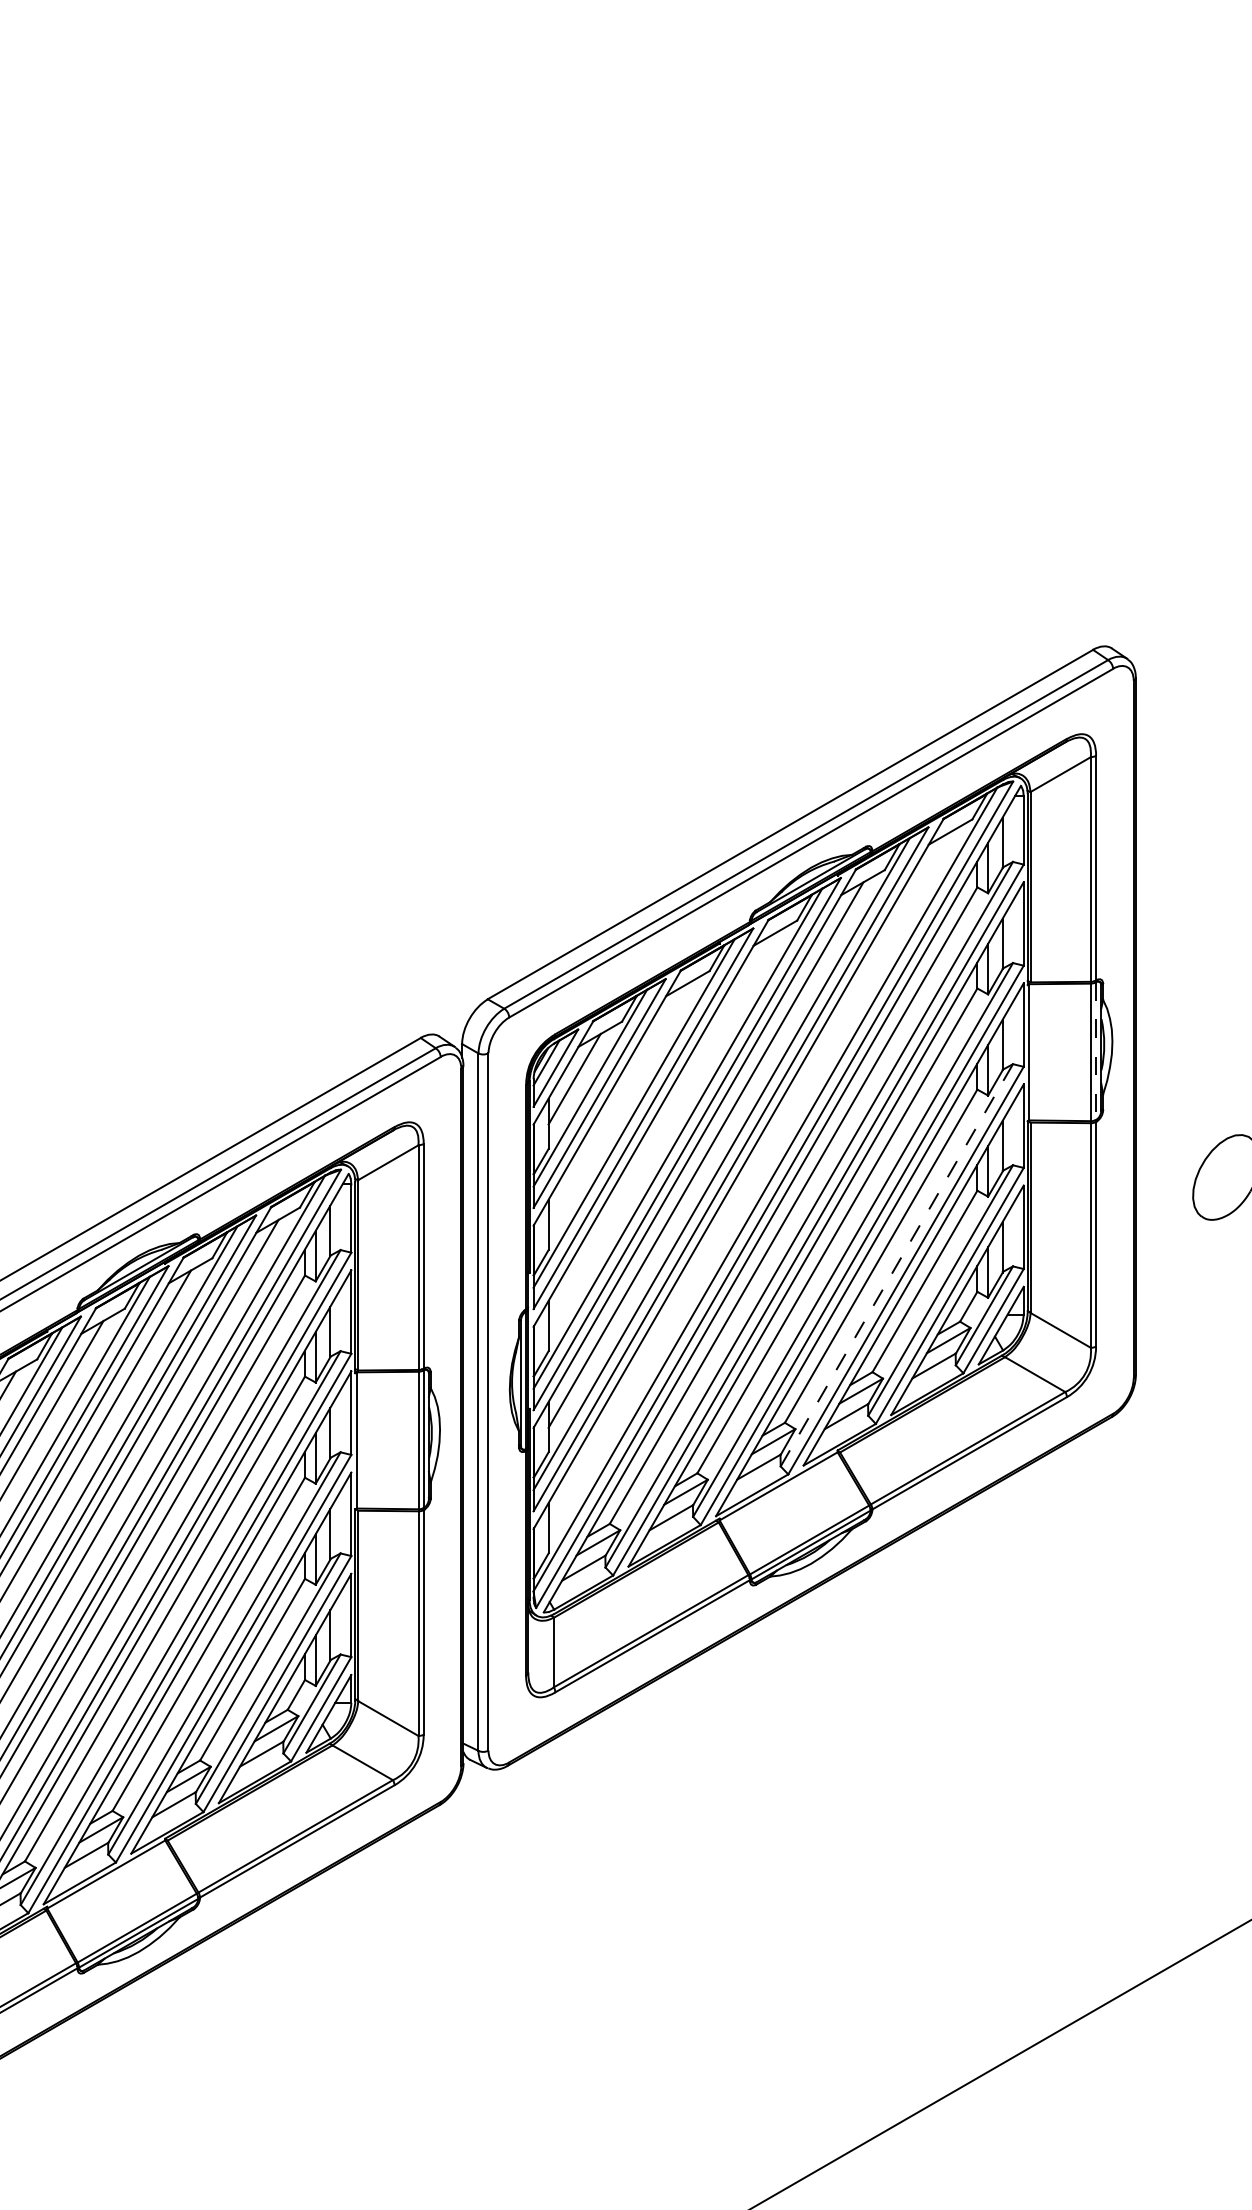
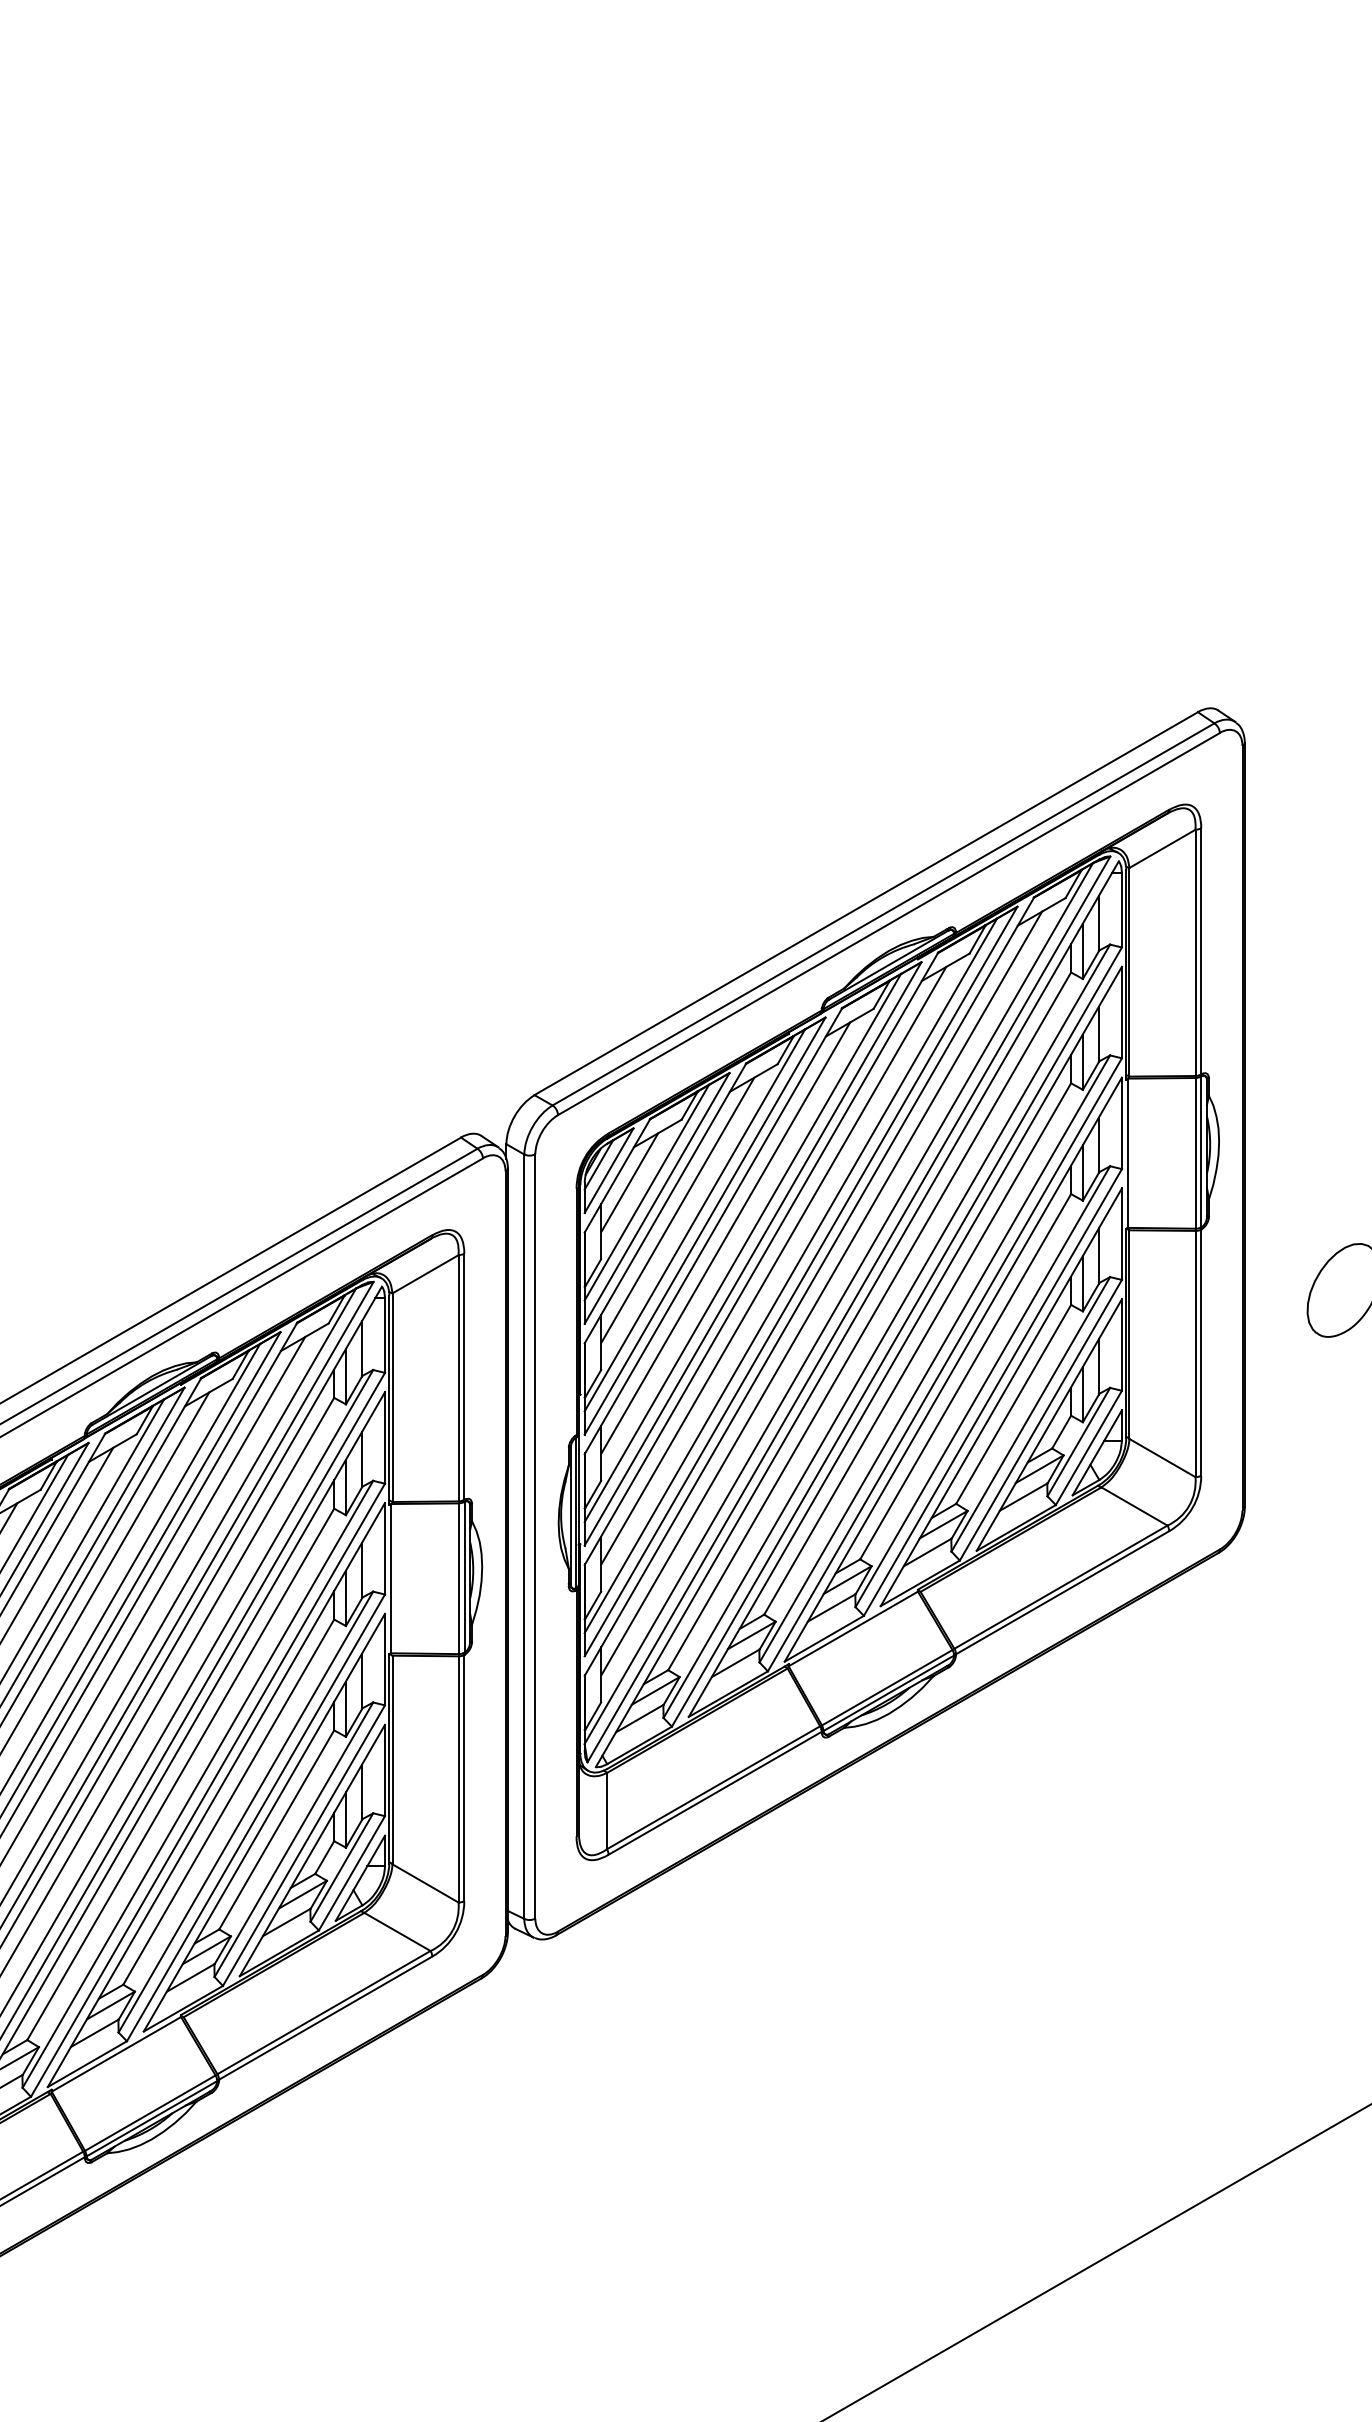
line: (1096, 1051) -> (1201, 1152), dashed -> solid
line: (618, 1104) -> (677, 1210), added
line: (661, 1129) -> (724, 1237), added
line: (749, 1179) -> (821, 1292), added
line: (897, 1264) -> (983, 1385), dashed -> solid

